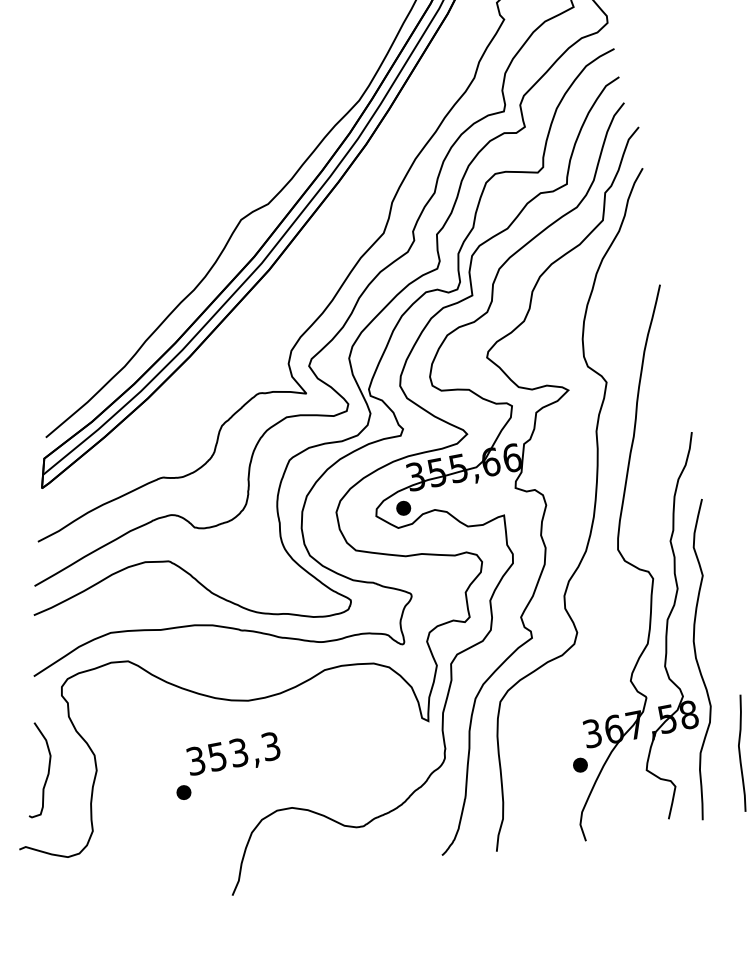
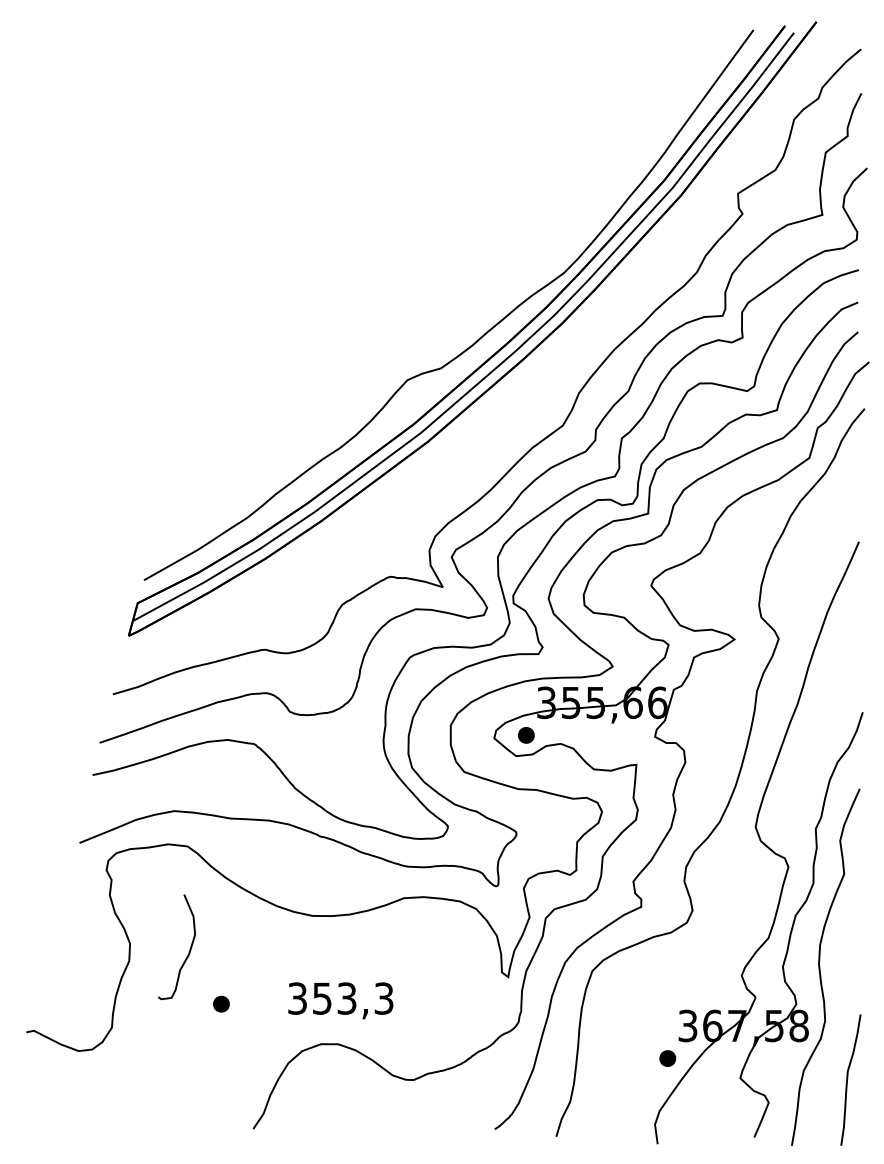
text: (233, 755) -> (340, 1000), moved
curve: (47, 772) -> (188, 952), moved

